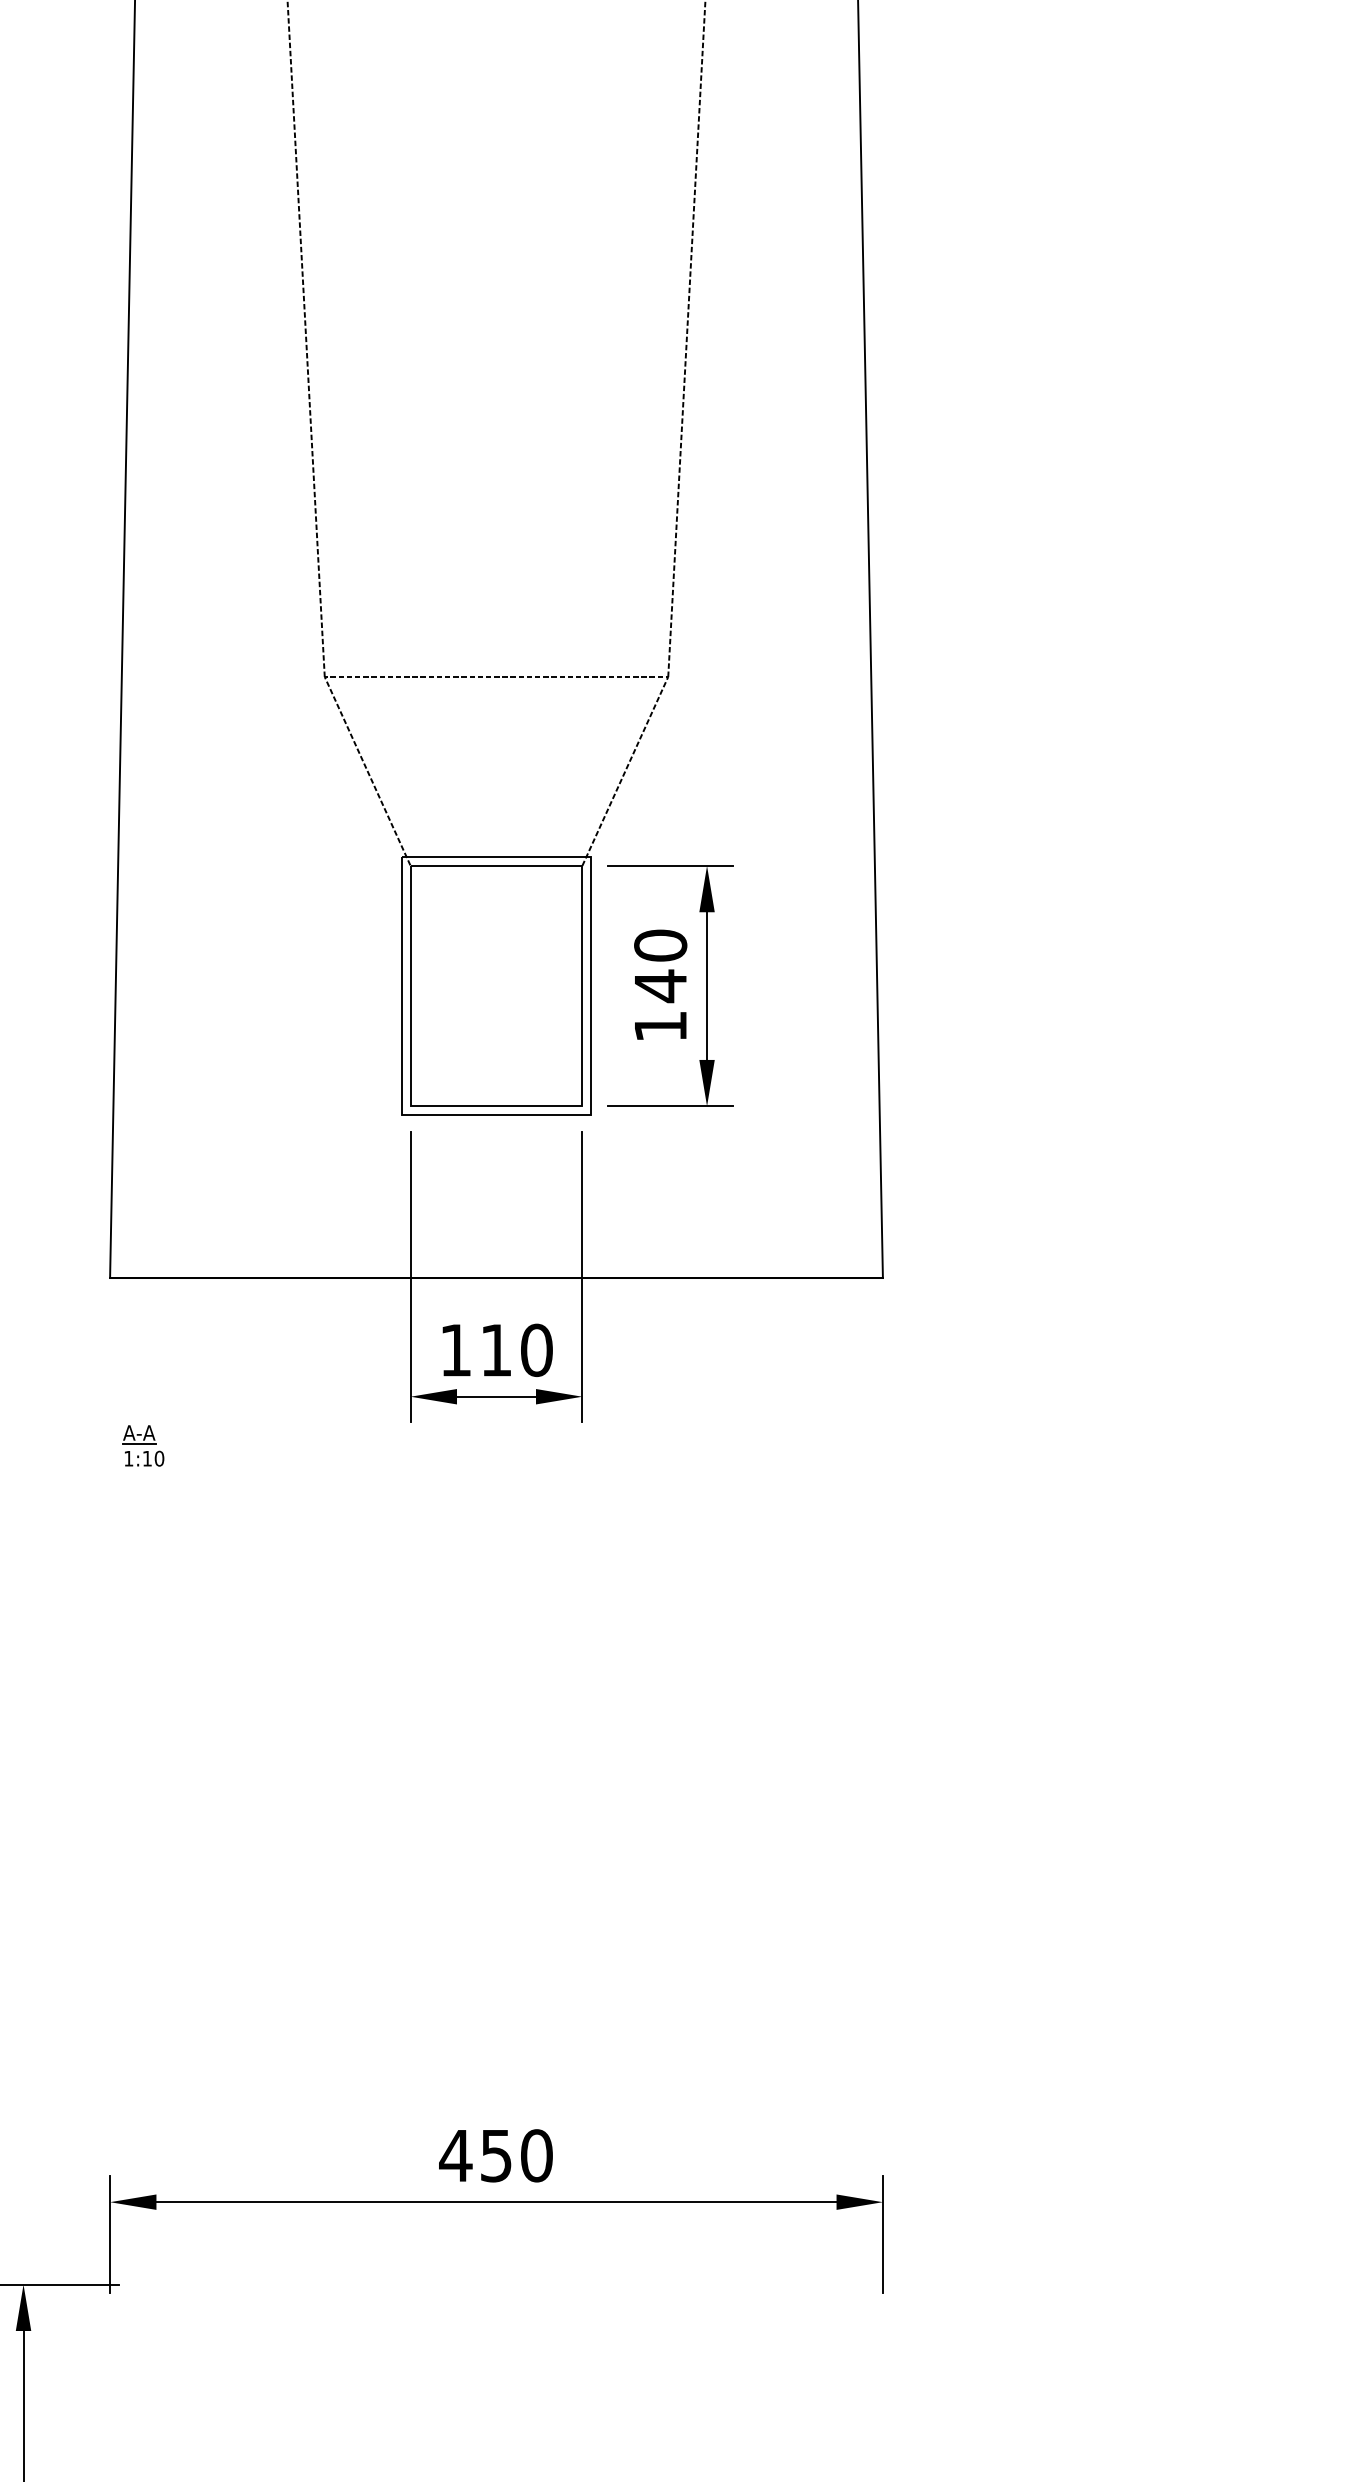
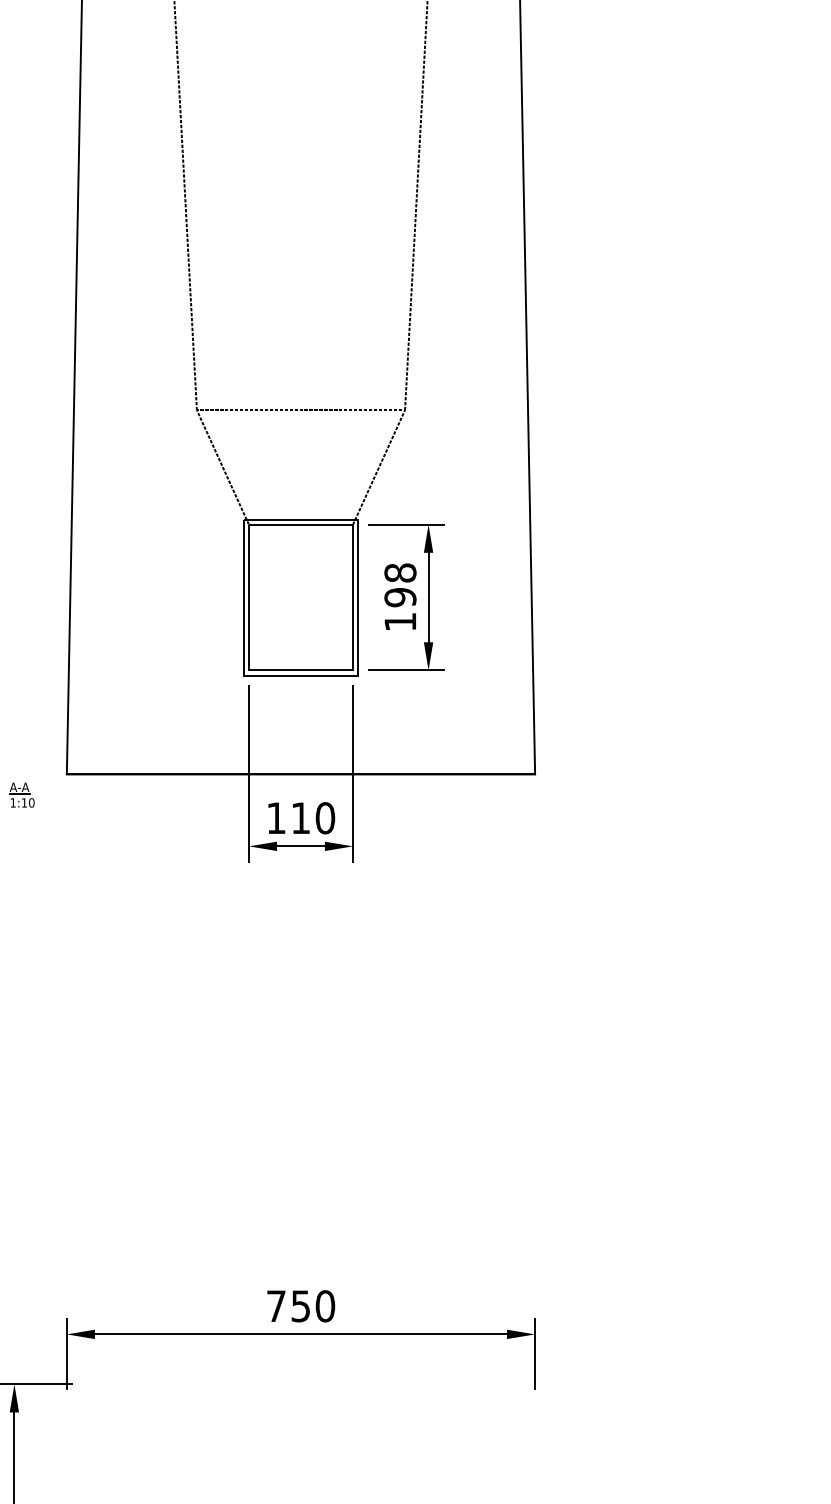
text: (660, 966) -> (400, 585), 140 -> 198
part: (142, 1444) -> (21, 794), moved
text: (456, 2154) -> (276, 1305), 450 -> 750

